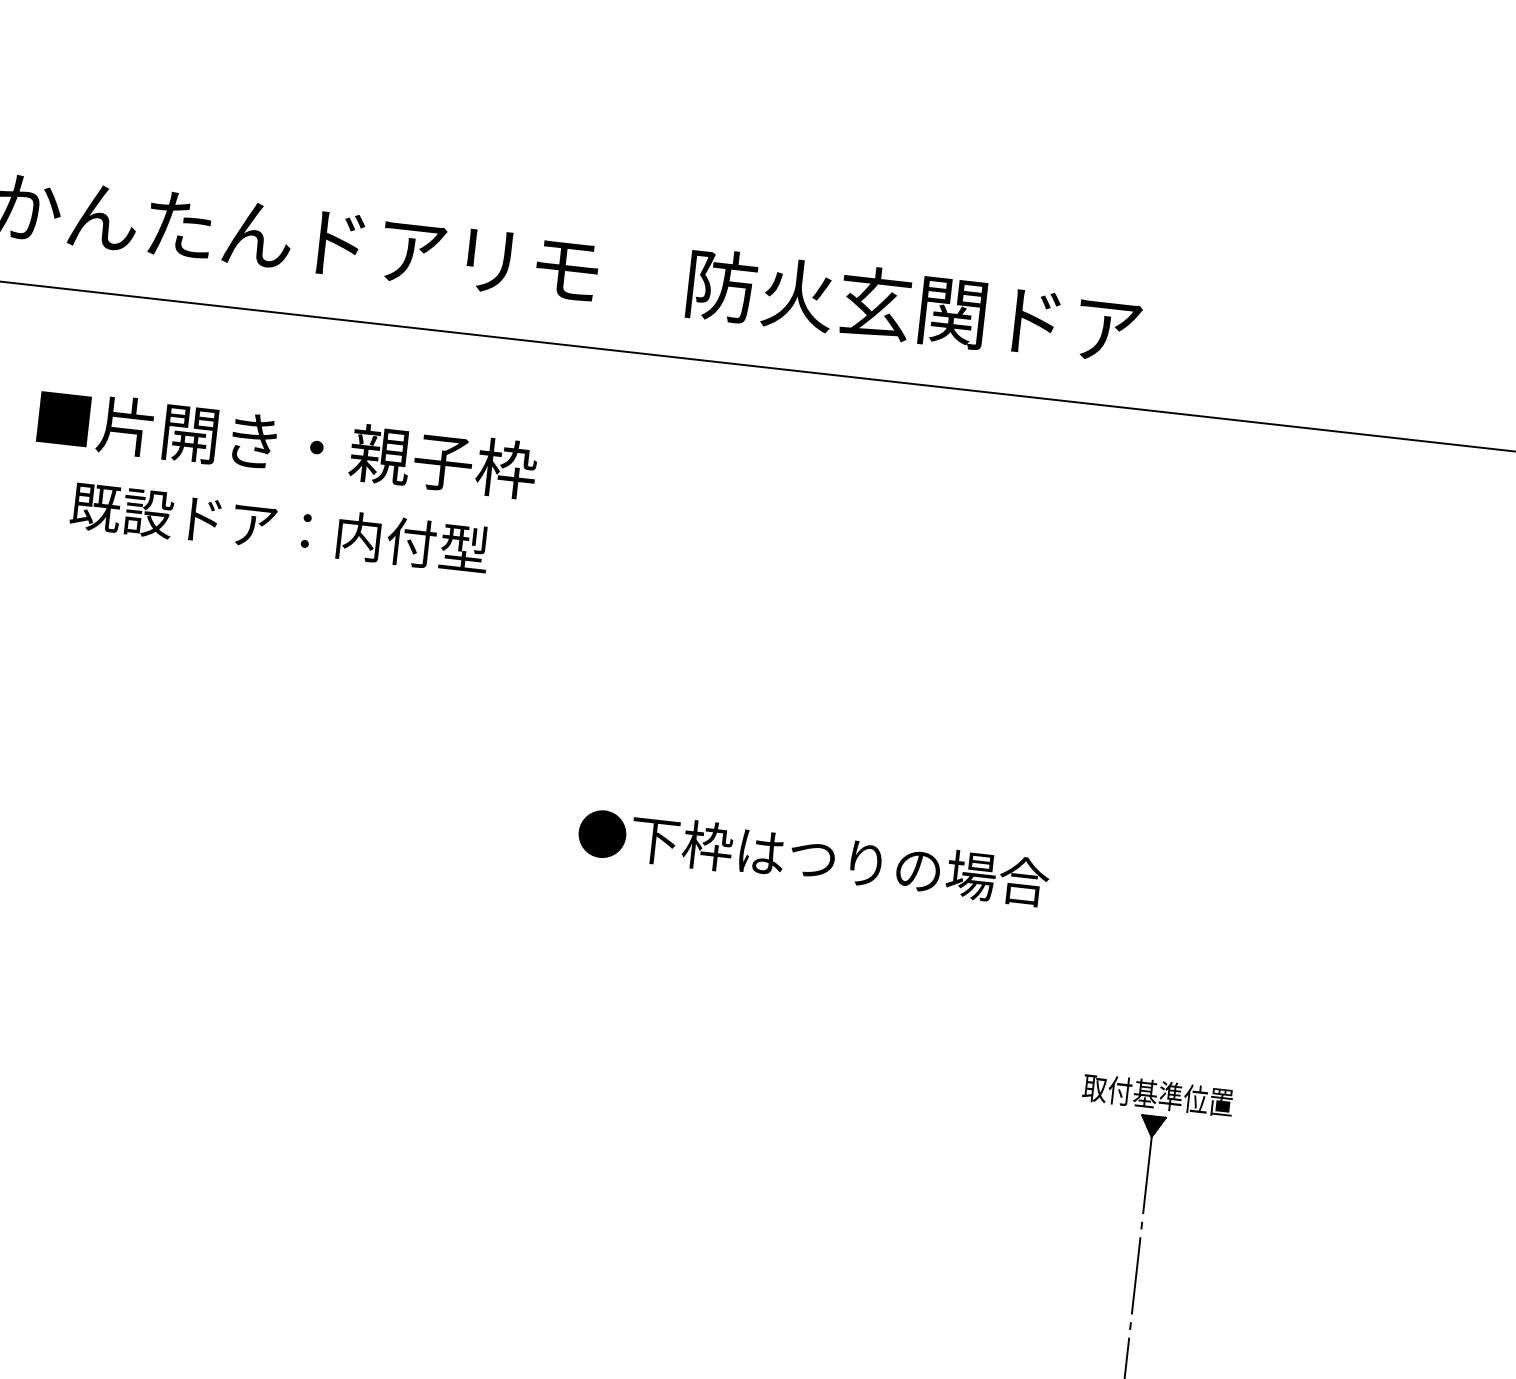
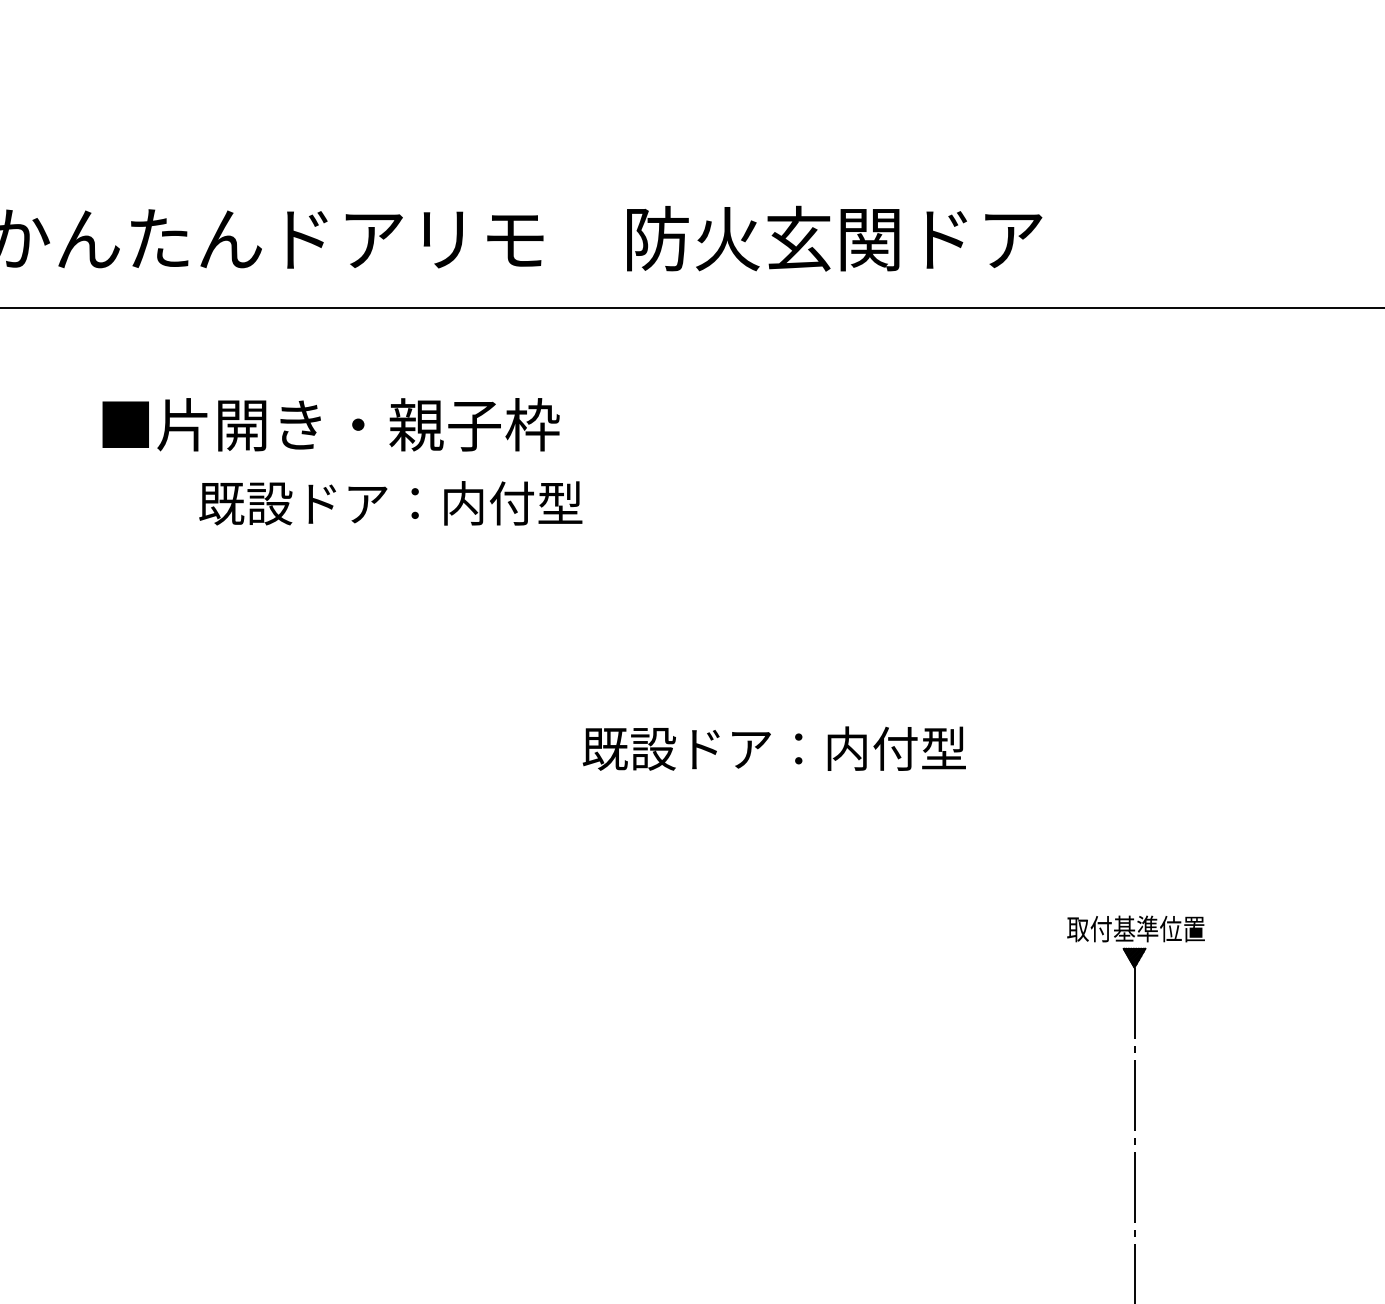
text: (286, 443) -> (330, 424), moved
text: (279, 527) -> (390, 503), moved
text: (812, 857) -> (798, 748), ●下枠はつりの場合 -> 既設ドア：内付型

